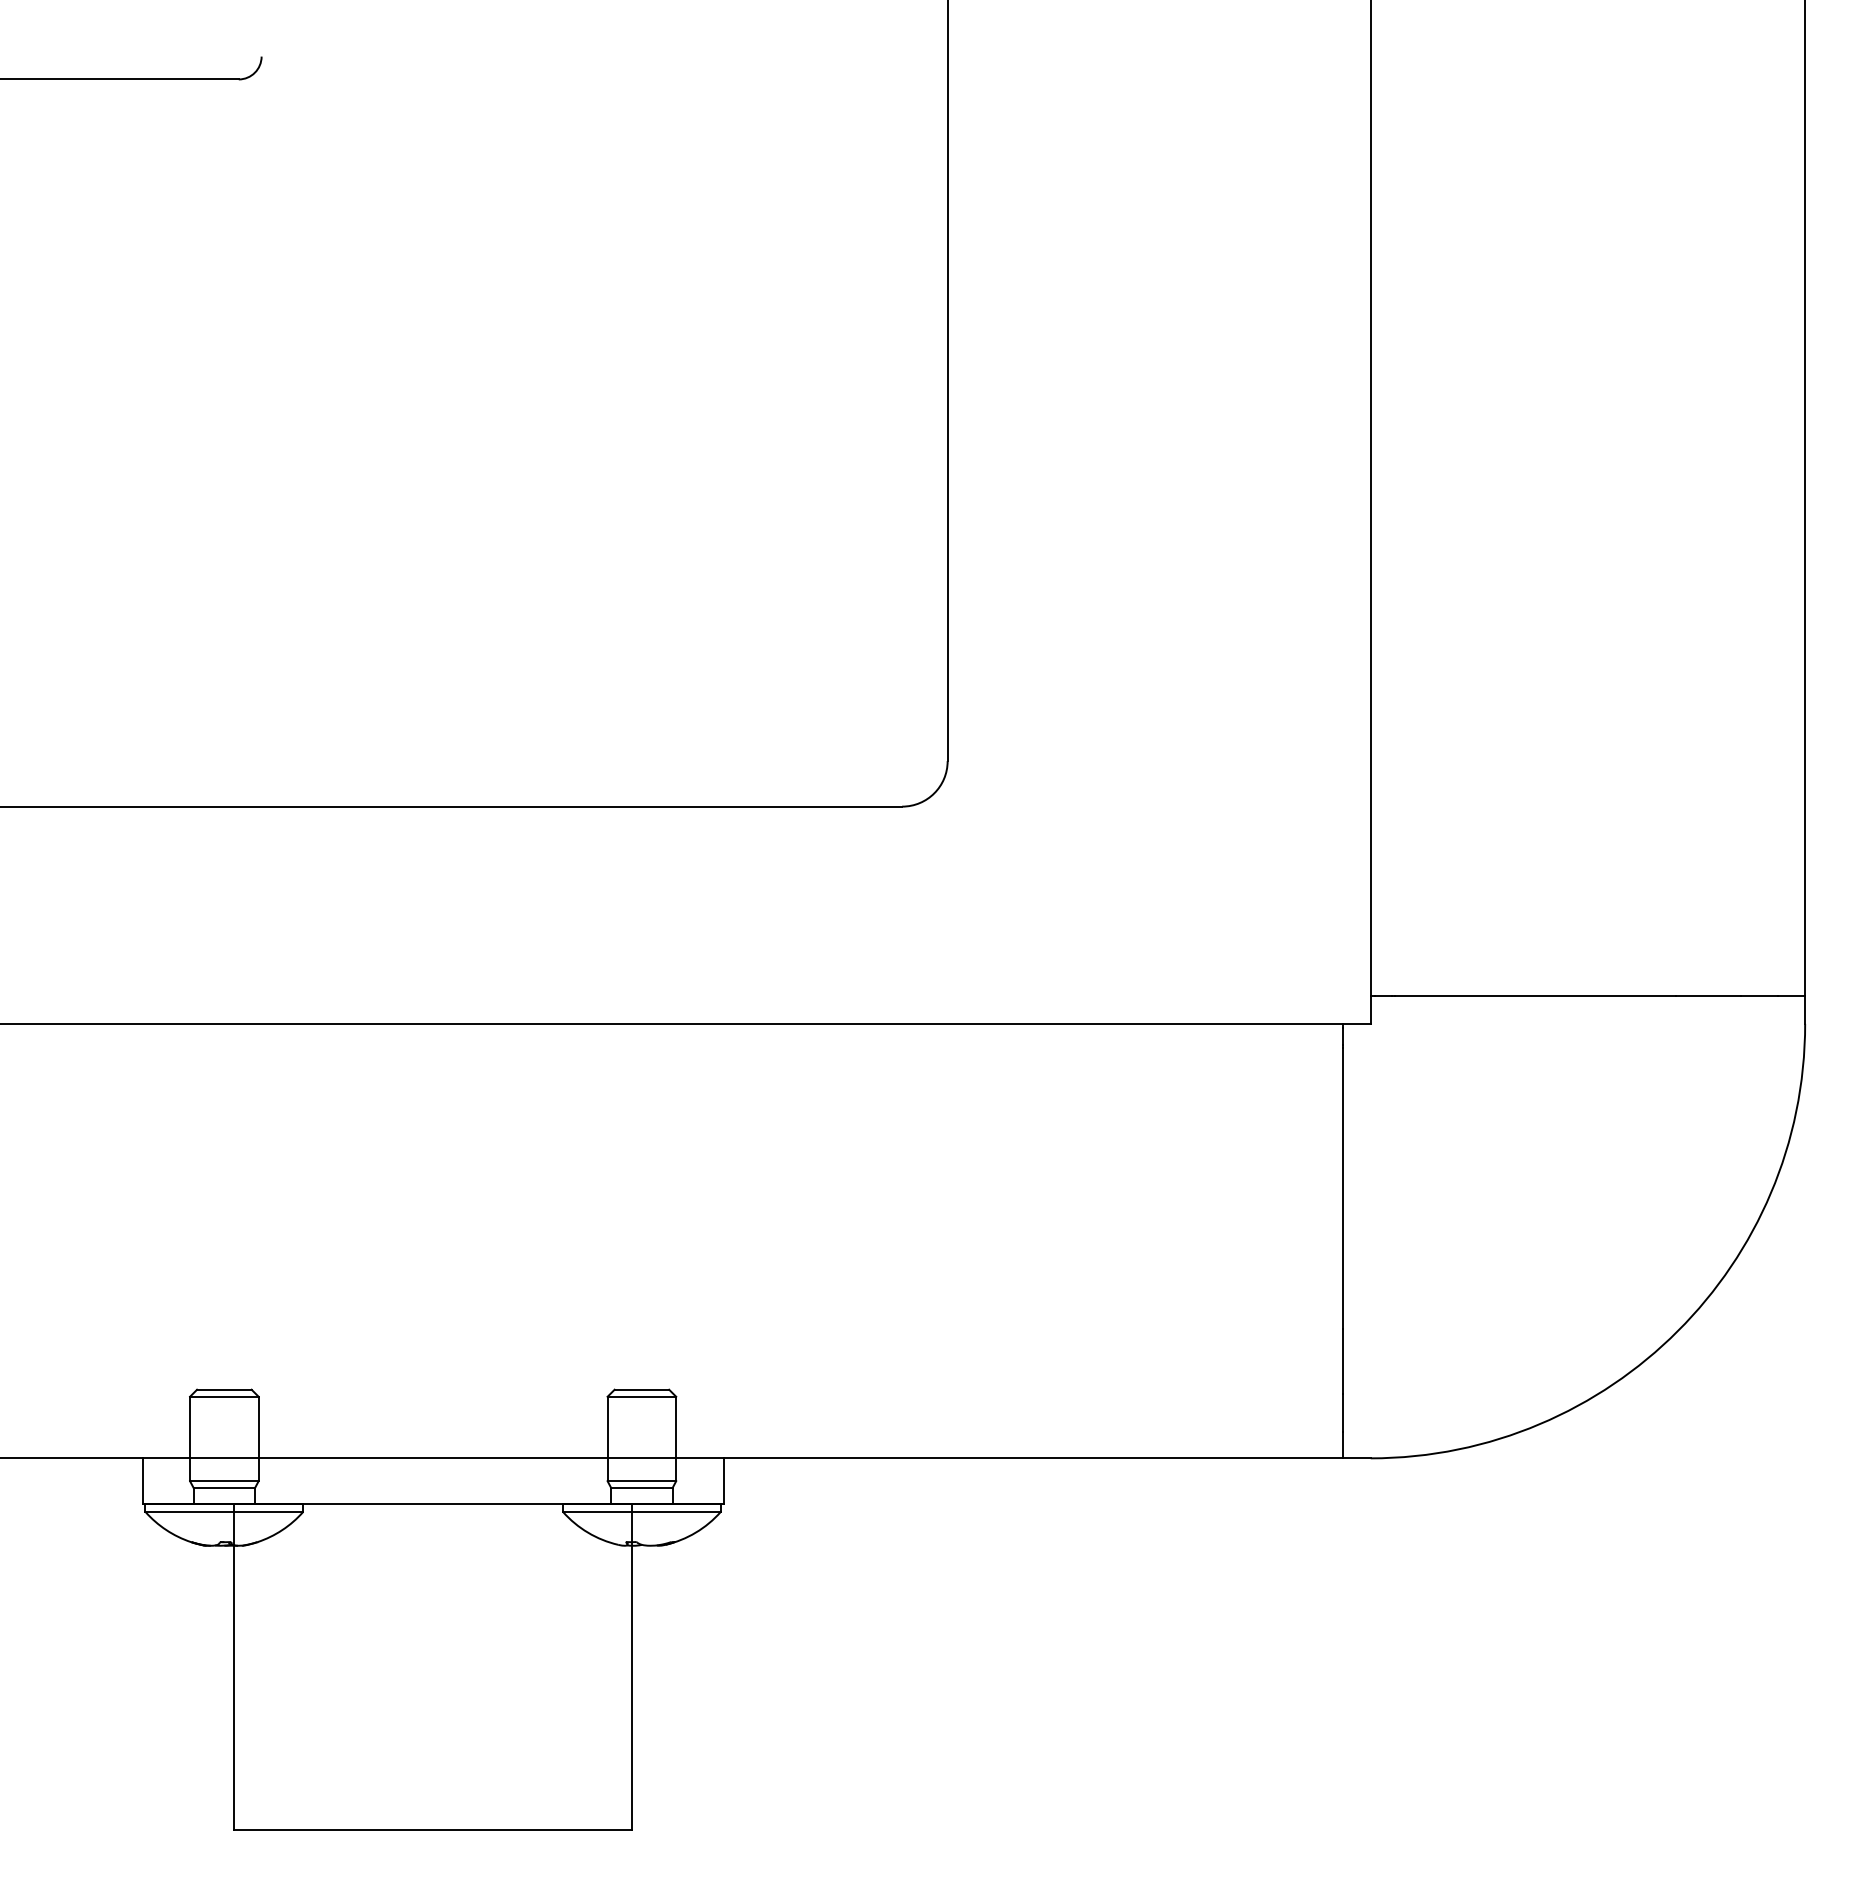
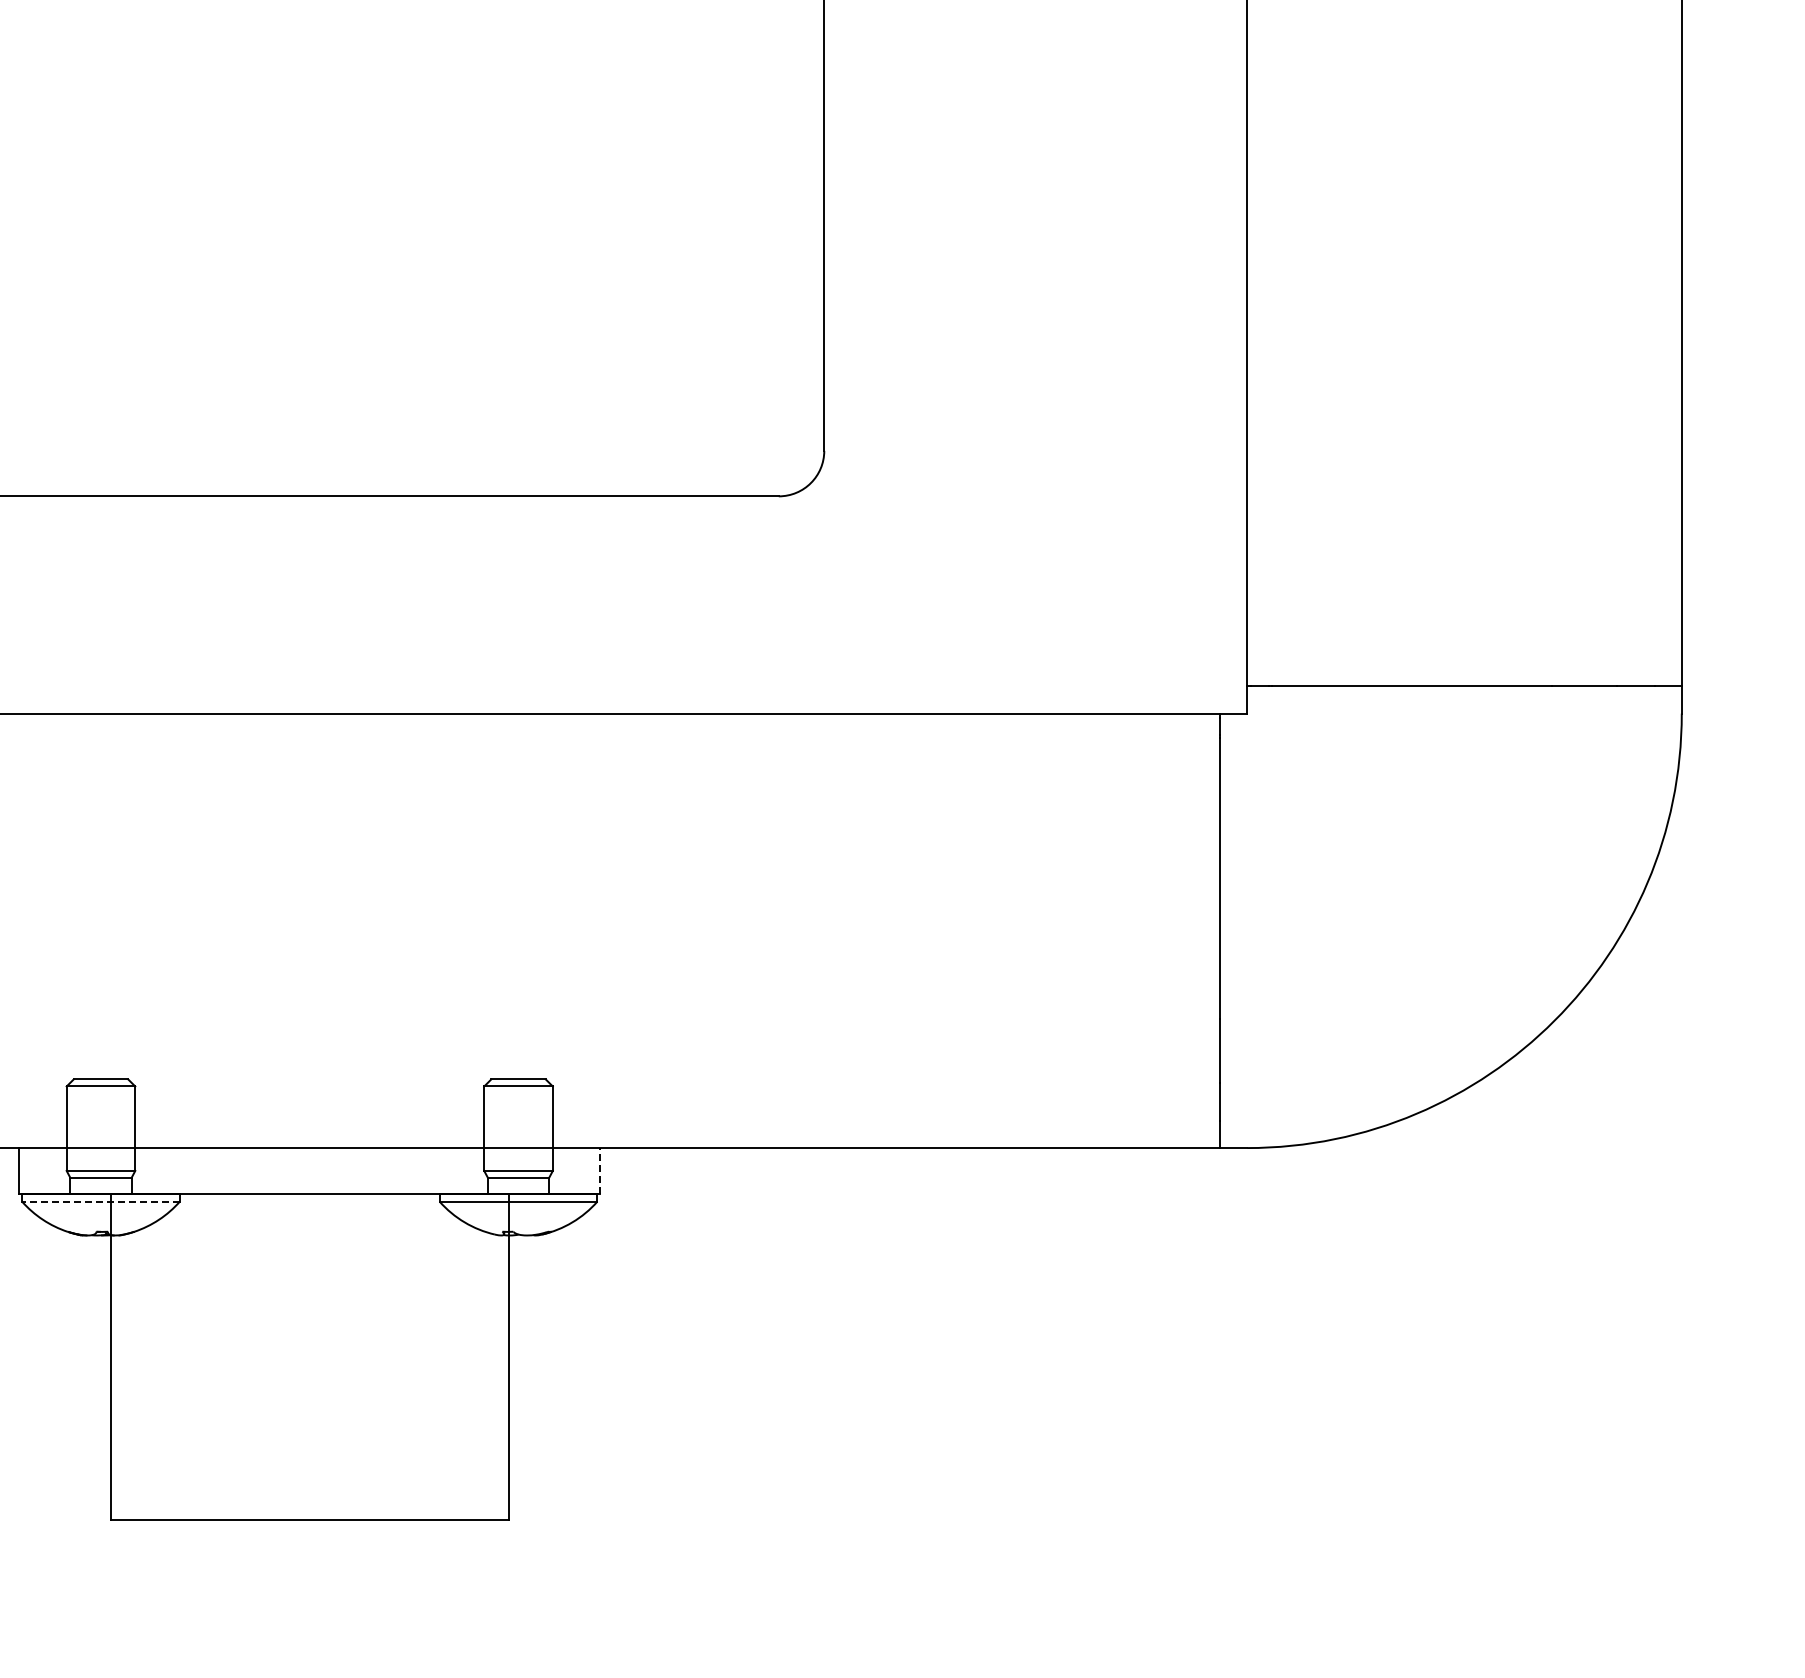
line: (723, 1481) -> (600, 1171), solid -> dashed
line: (224, 1511) -> (101, 1201), solid -> dashed

